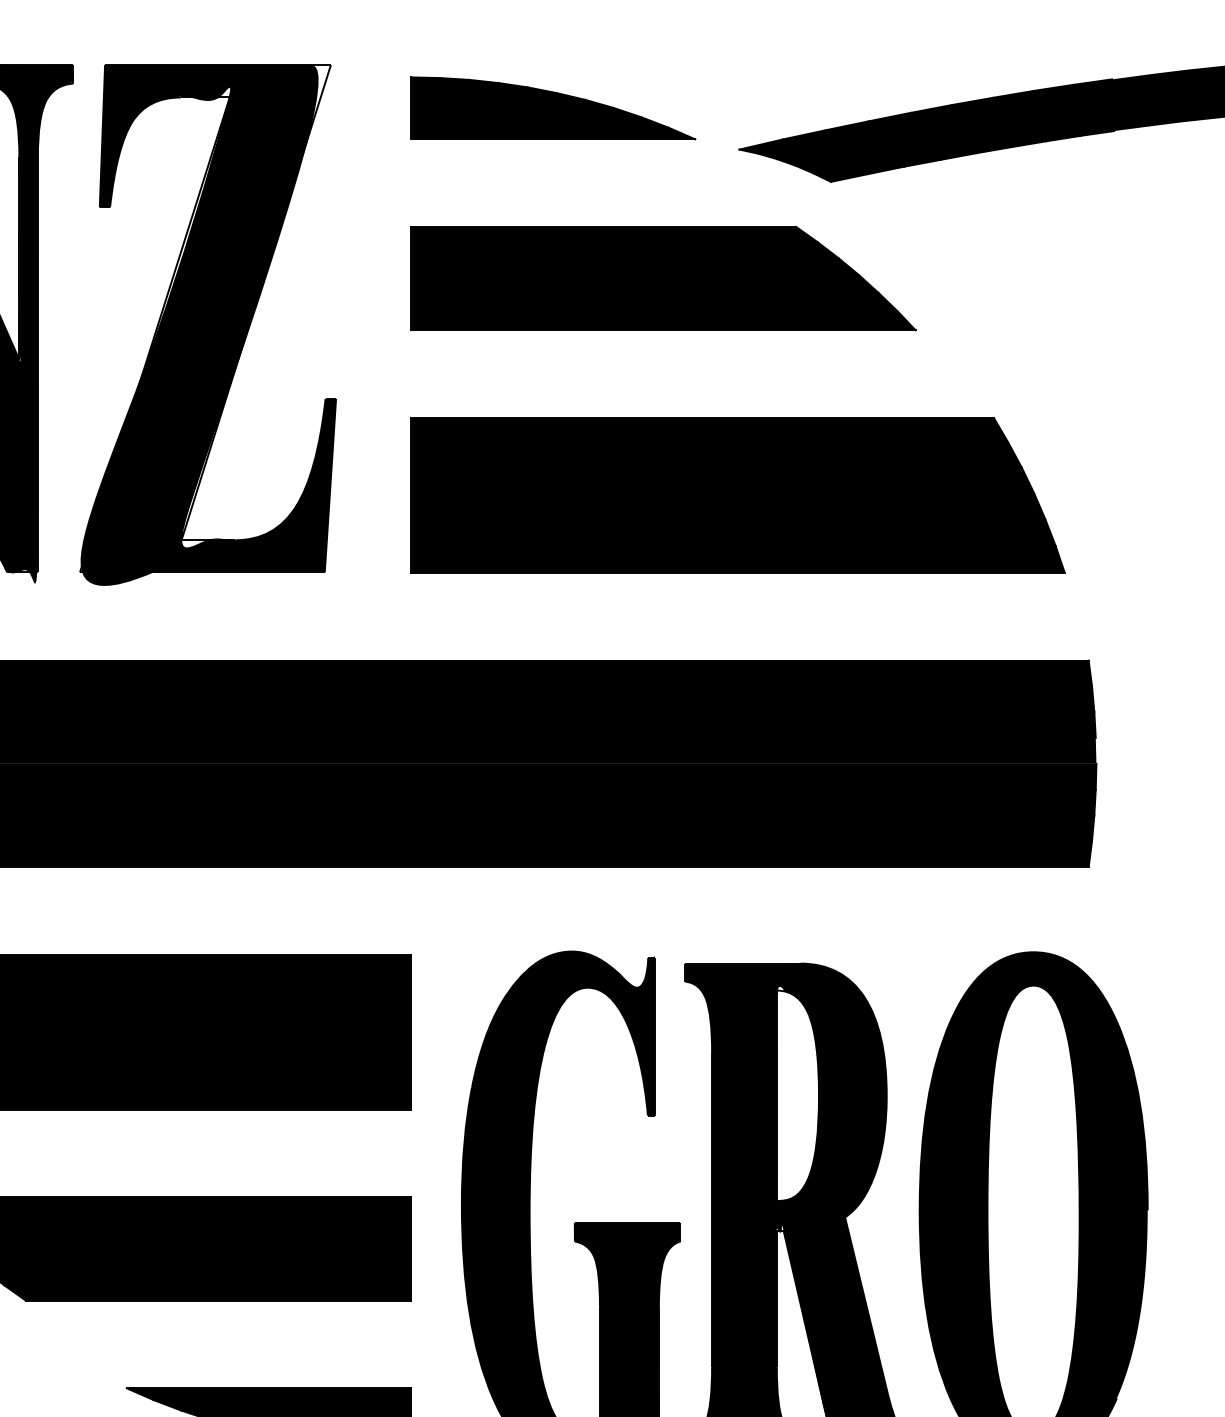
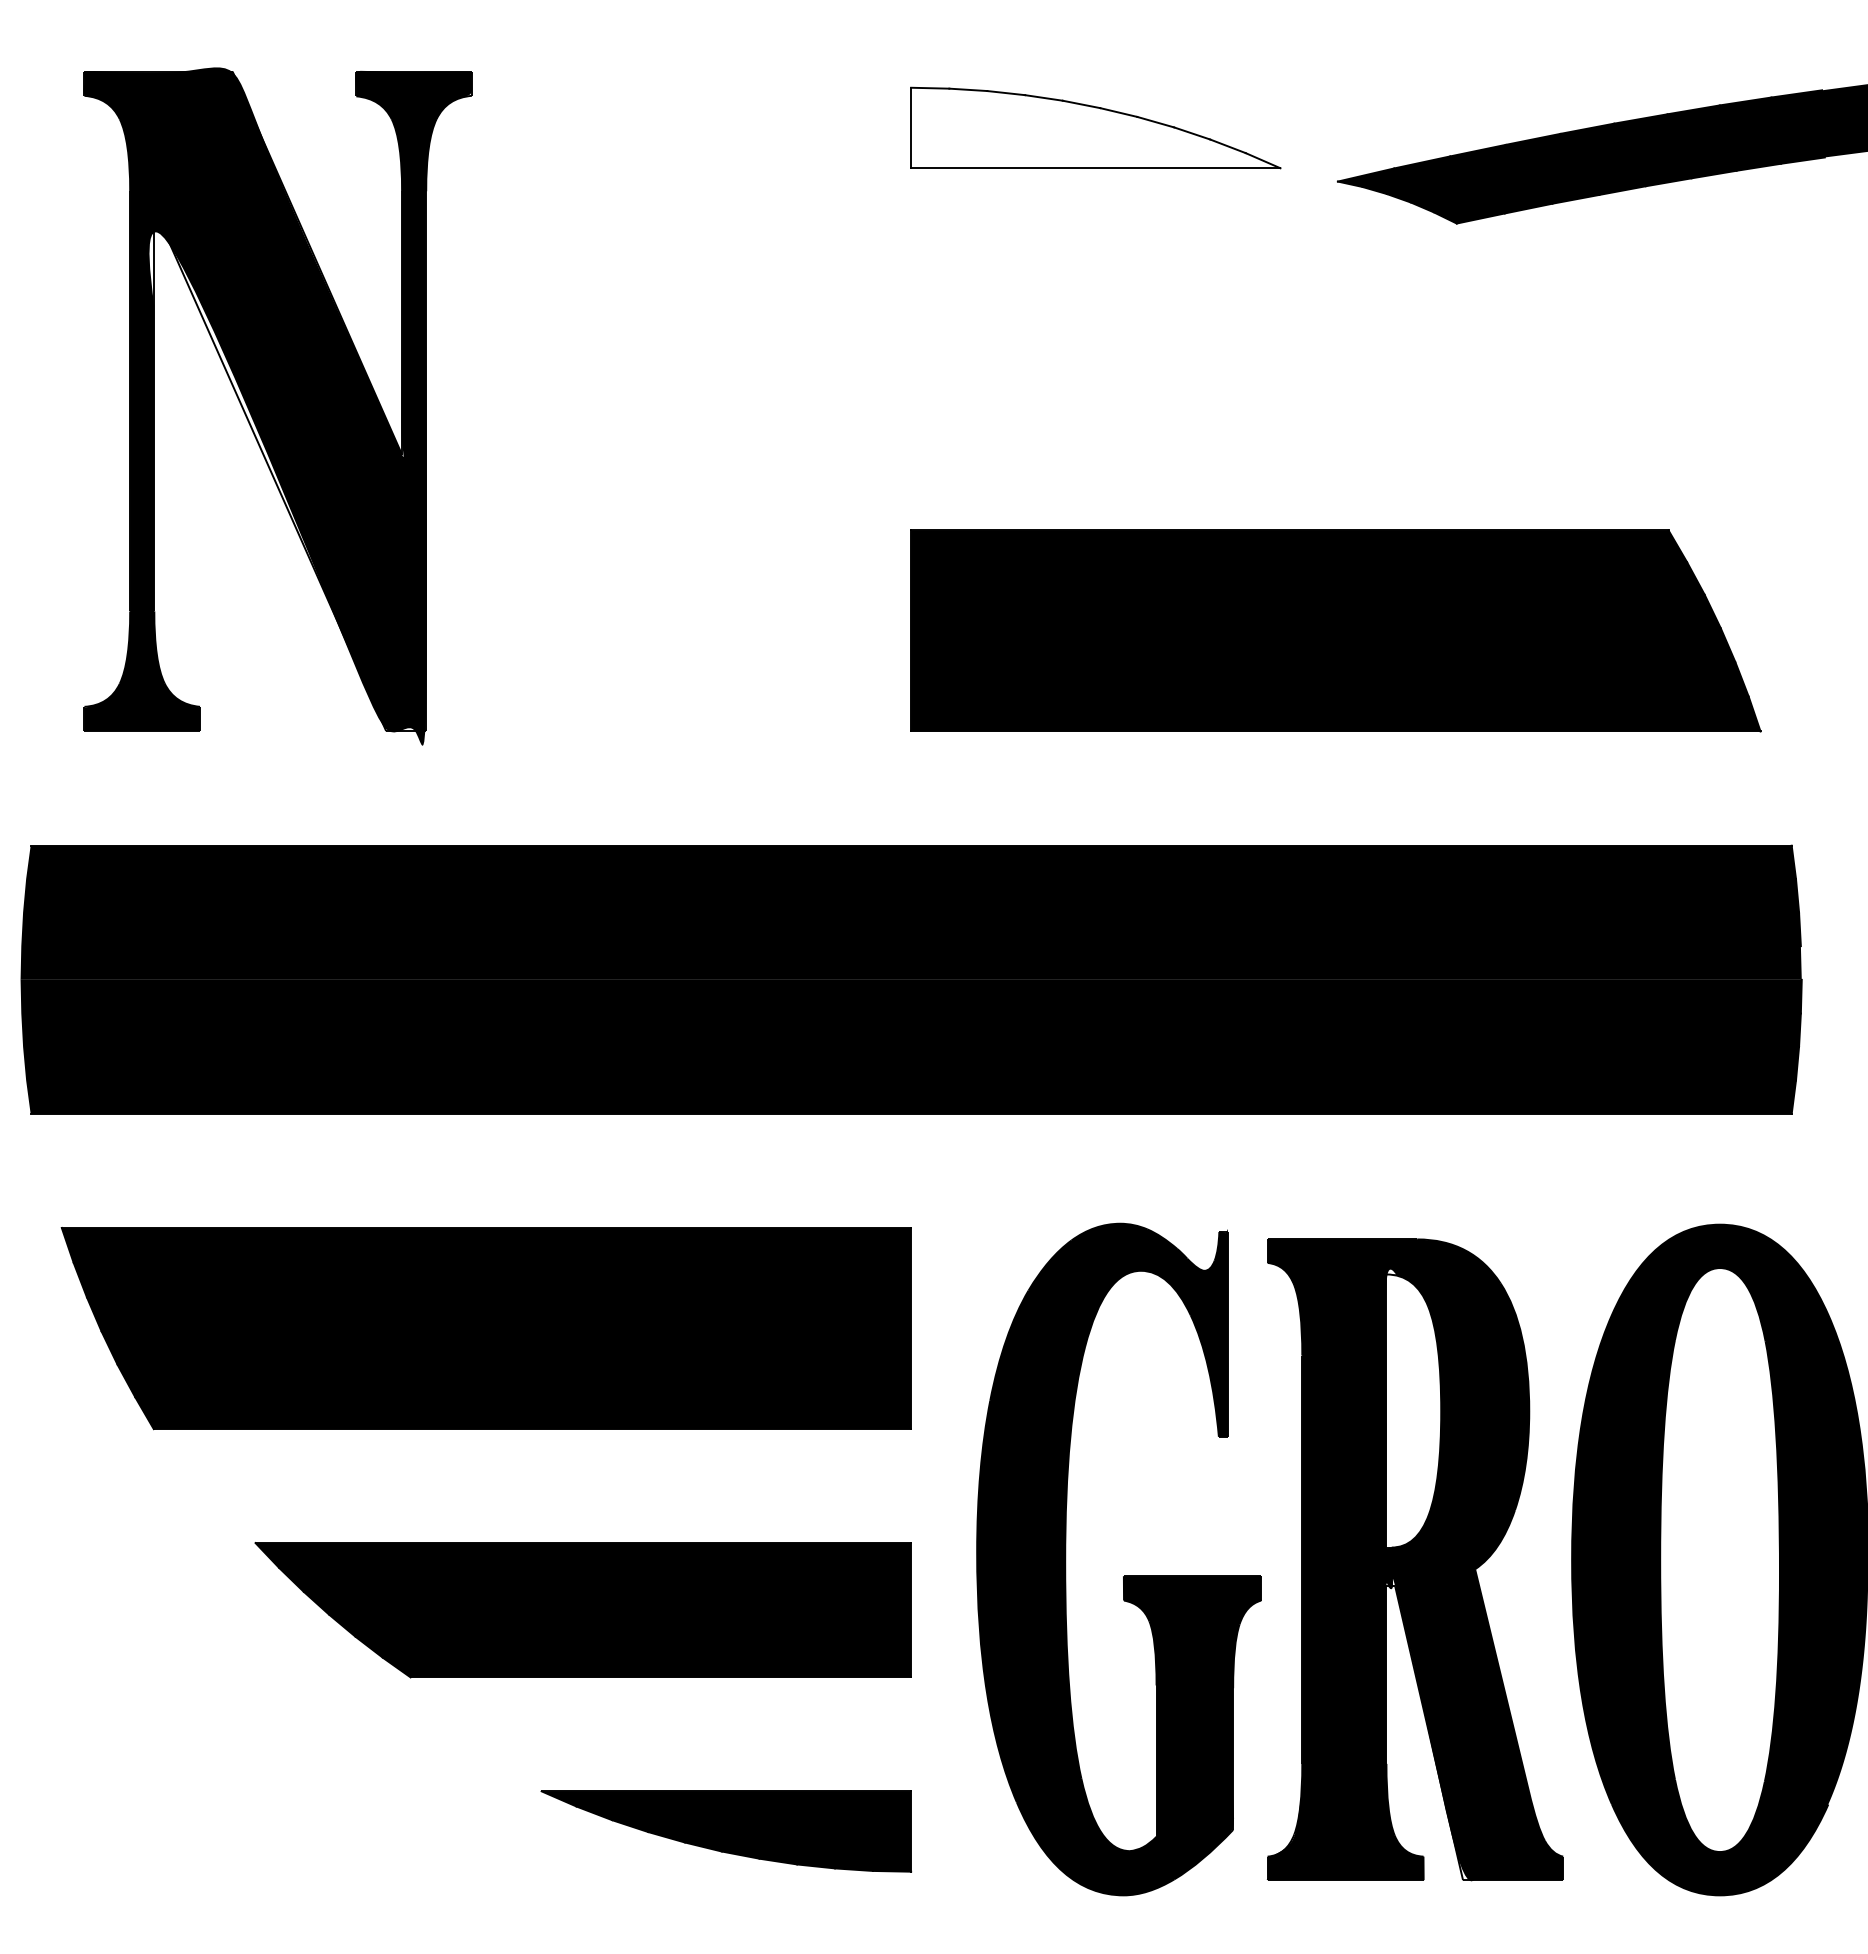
fill: (552, 107) -> (1095, 127), removed
part: (663, 278) -> (1238, 349), removed
part: (208, 324) -> (647, 409), removed

